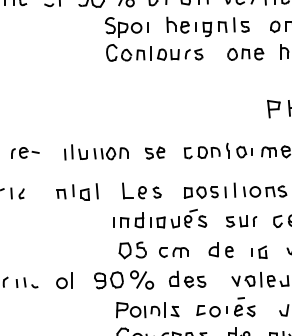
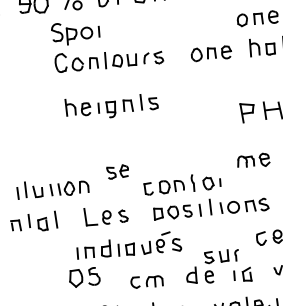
part: (207, 26) -> (111, 106), moved
part: (217, 150) -> (181, 183), moved
part: (96, 152) -> (52, 188), moved
part: (241, 221) -> (221, 256), moved
part: (132, 250) -> (84, 277), moved

